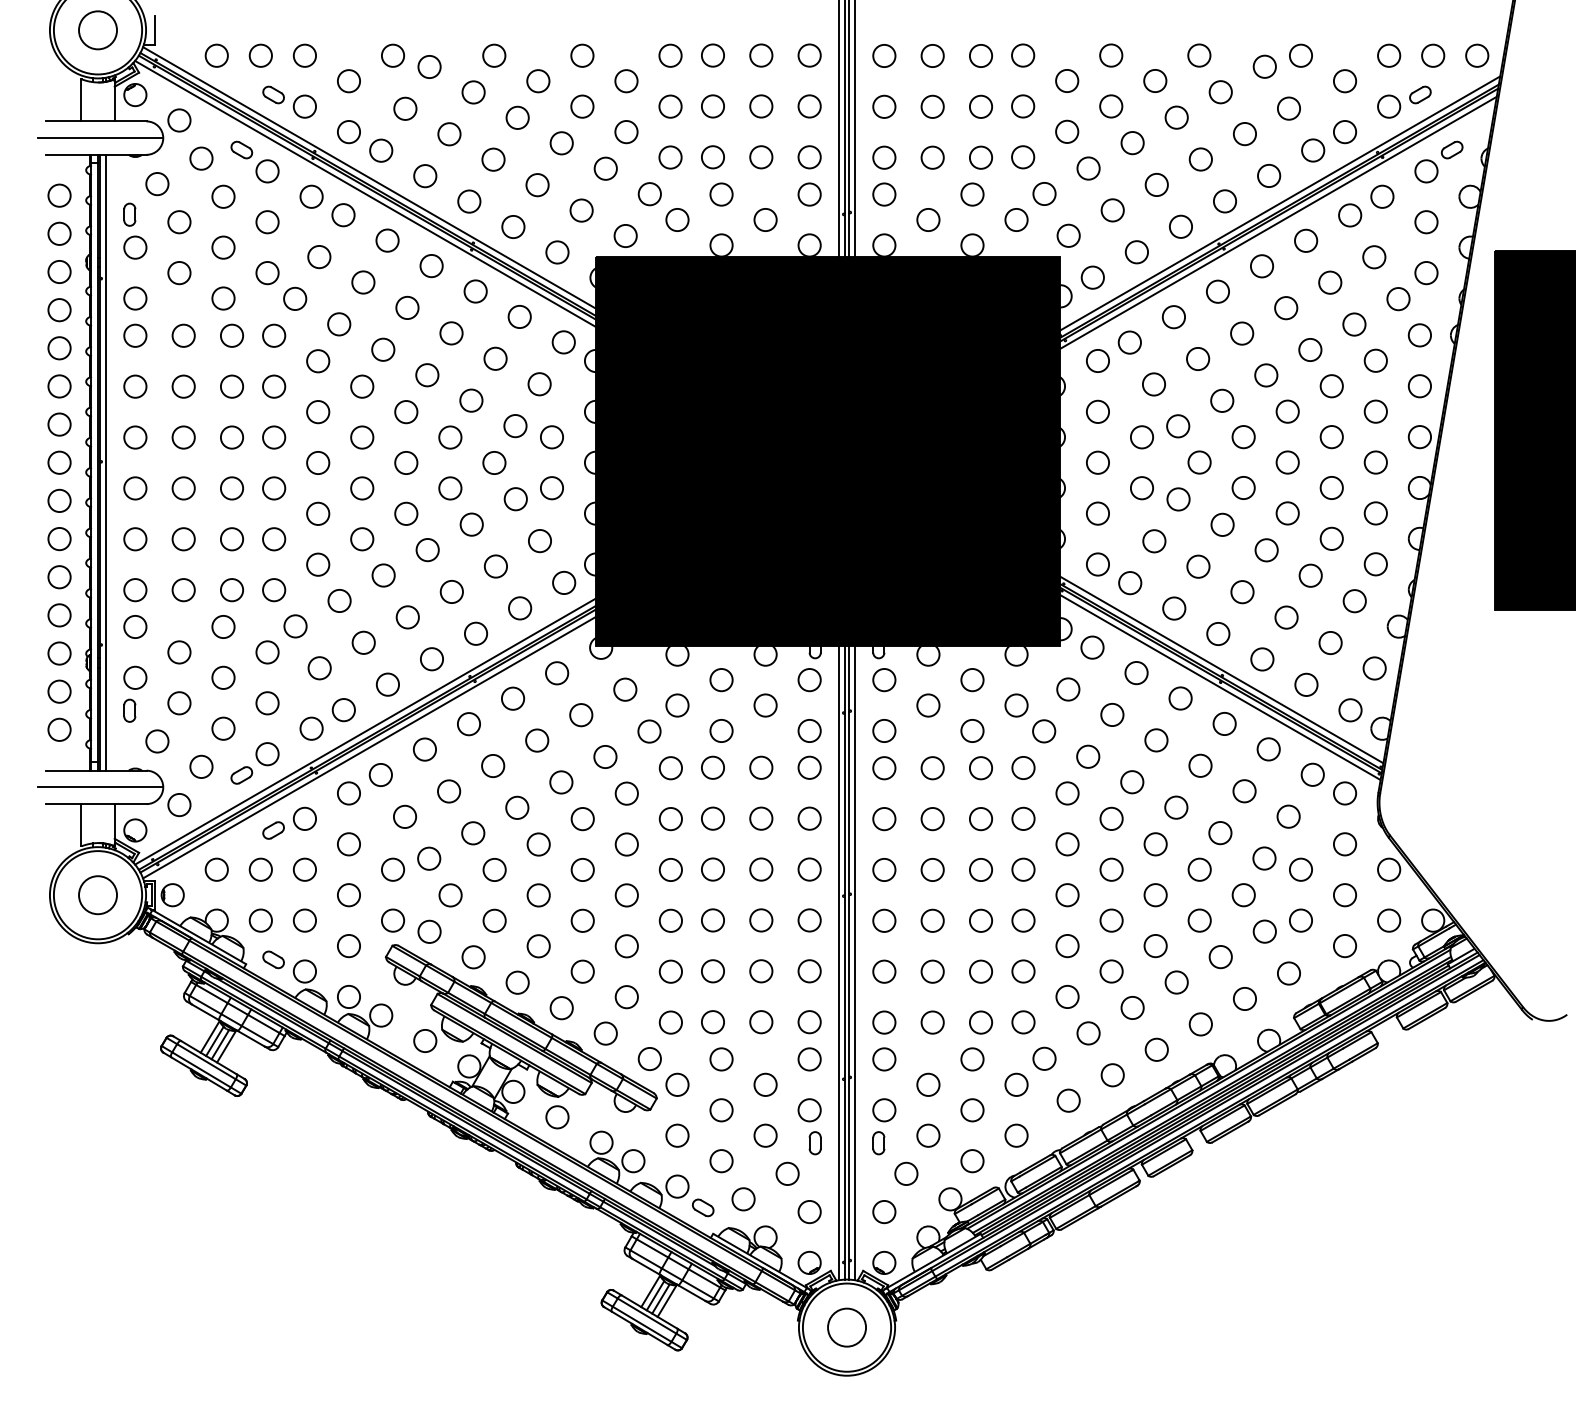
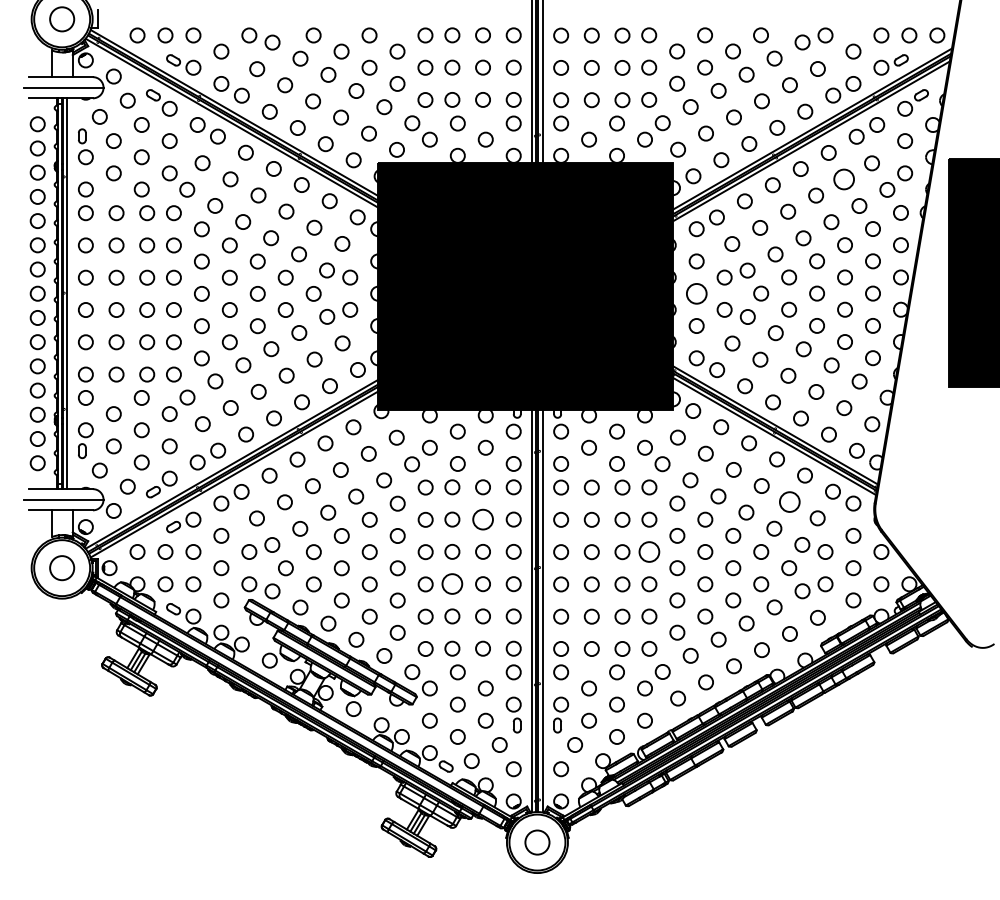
circle: (1329, 282) -> (843, 179), size x1.4
circle: (1097, 462) -> (696, 293), size x1.4
circle: (1244, 791) -> (789, 502), size x1.4
circle: (760, 818) -> (482, 519), size x1.4
circle: (1023, 868) -> (649, 551), size x1.4
circle: (713, 920) -> (452, 584), size x1.4

